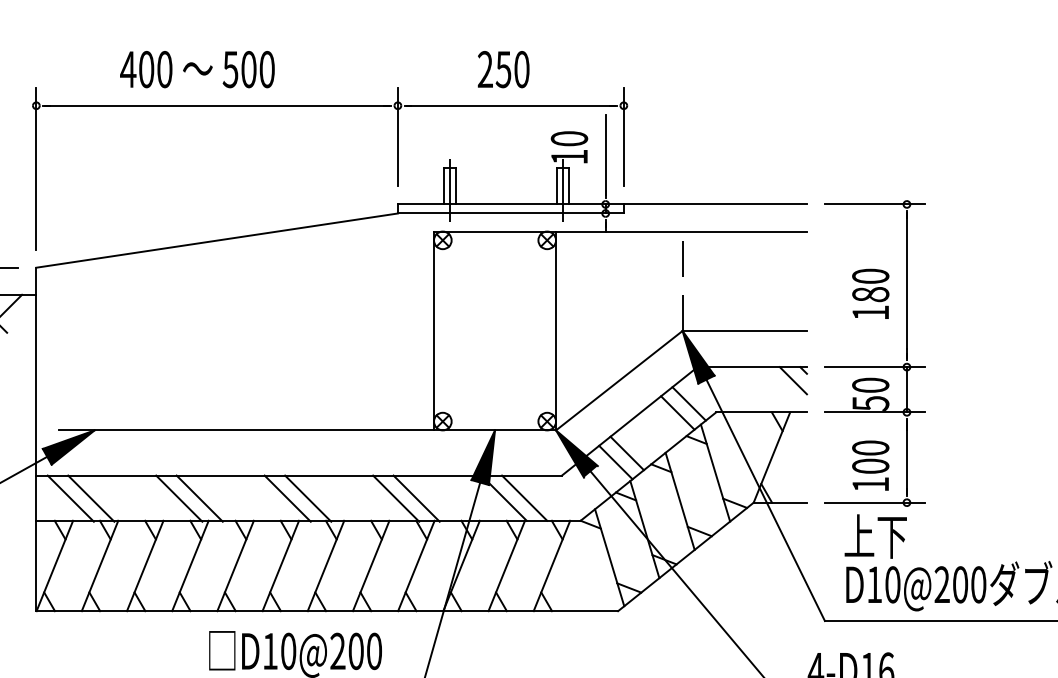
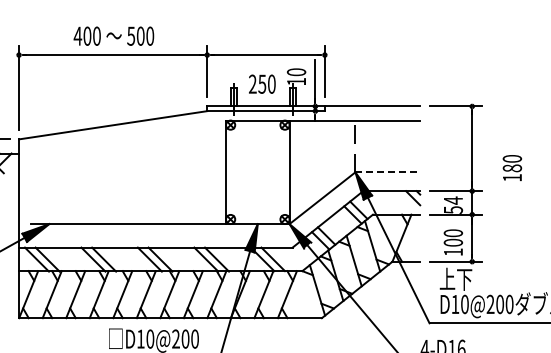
text: (196, 68) -> (113, 35), moved
text: (504, 68) -> (262, 83), moved
text: (870, 292) -> (512, 167), moved
line: (746, 331) -> (388, 172), solid -> dashed
text: (870, 385) -> (453, 200), 50 -> 54

